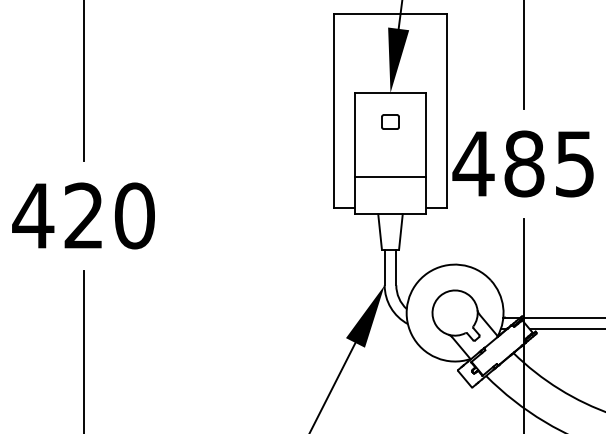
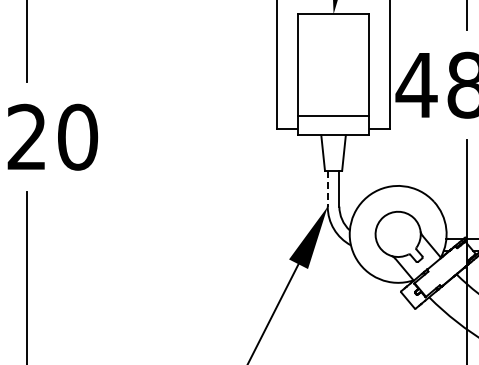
part: (390, 121) -> (333, 42), removed
line: (390, 176) -> (333, 115), moved
line: (384, 267) -> (327, 188), solid -> dashed

